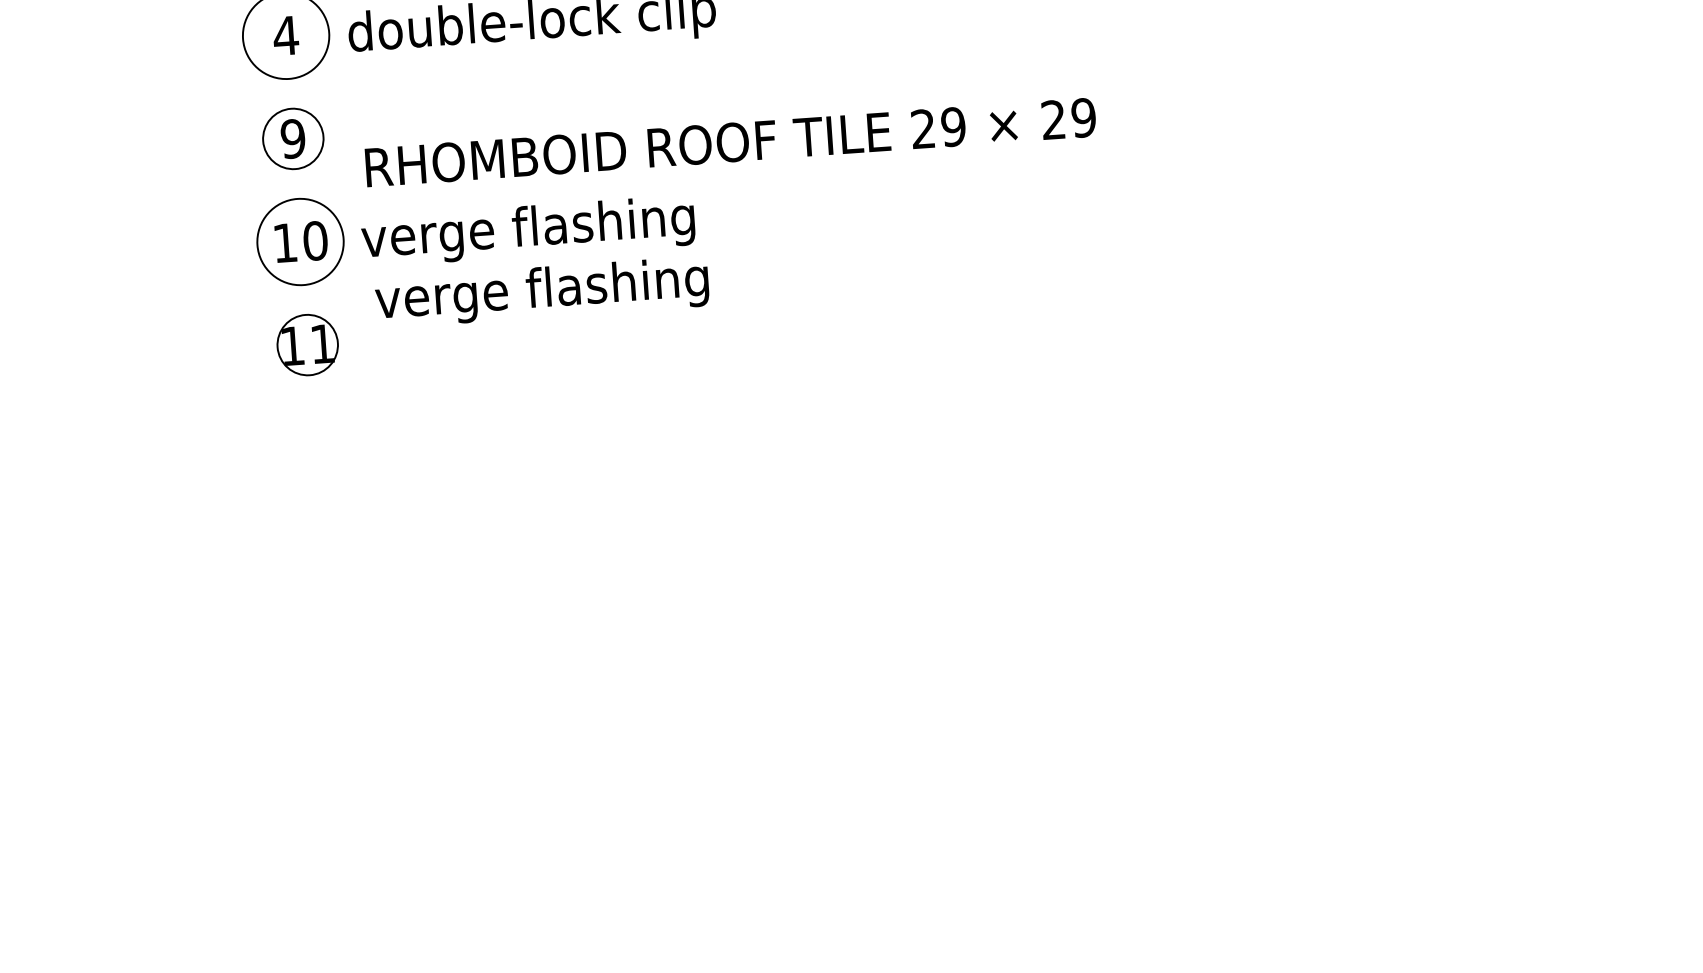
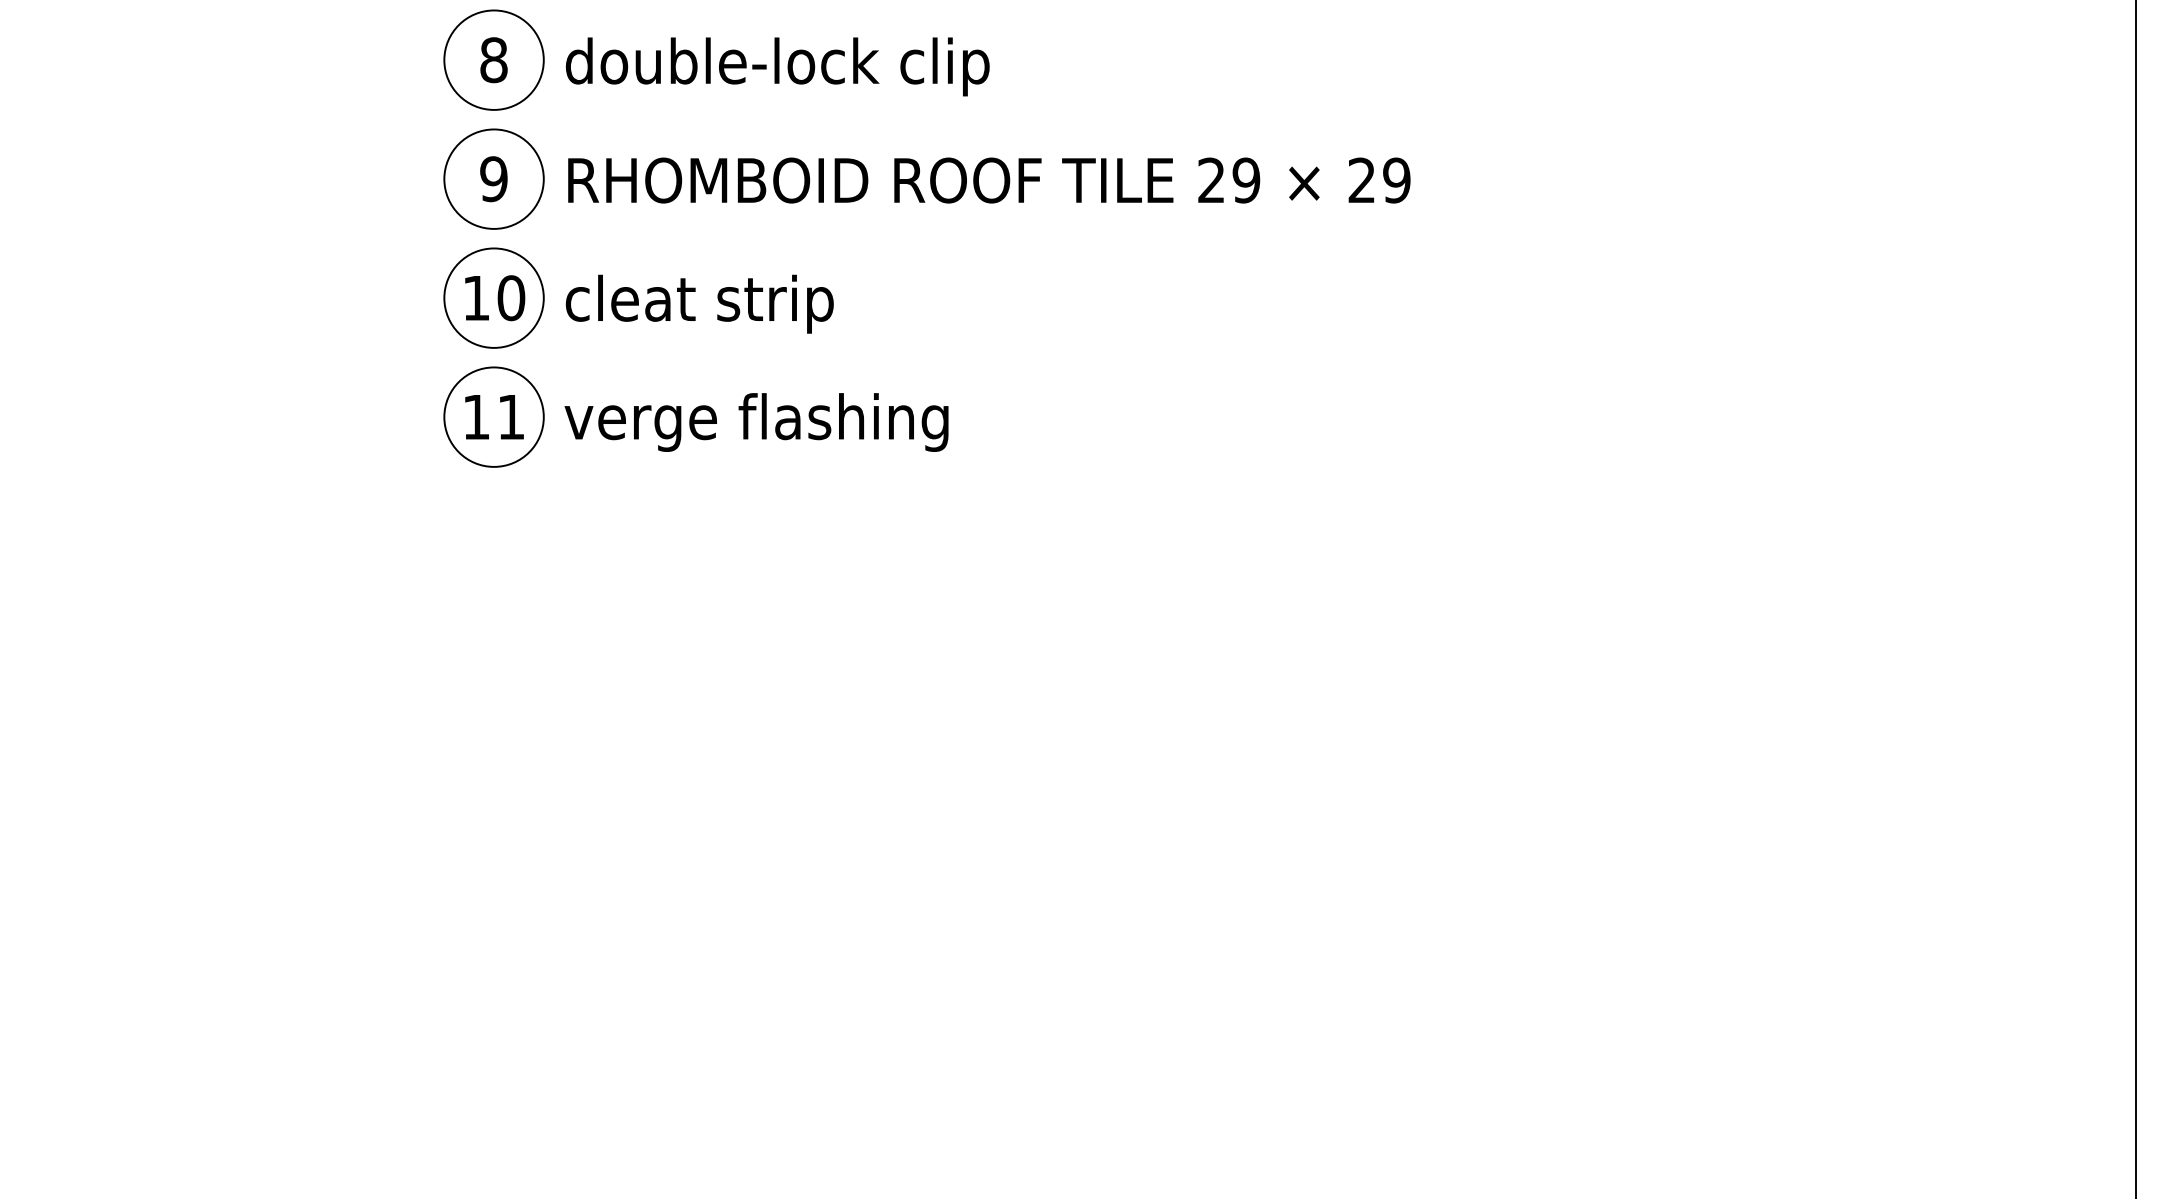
text: (285, 36) -> (493, 60), 4 -> 8
circle: (292, 138) -> (493, 178), size x1.43
text: (730, 142) -> (989, 180), moved
text: (528, 230) -> (756, 303), verge flashing -> cleat strip
text: (542, 292) -> (756, 422), moved
circle: (307, 344) -> (493, 416), size x1.43

